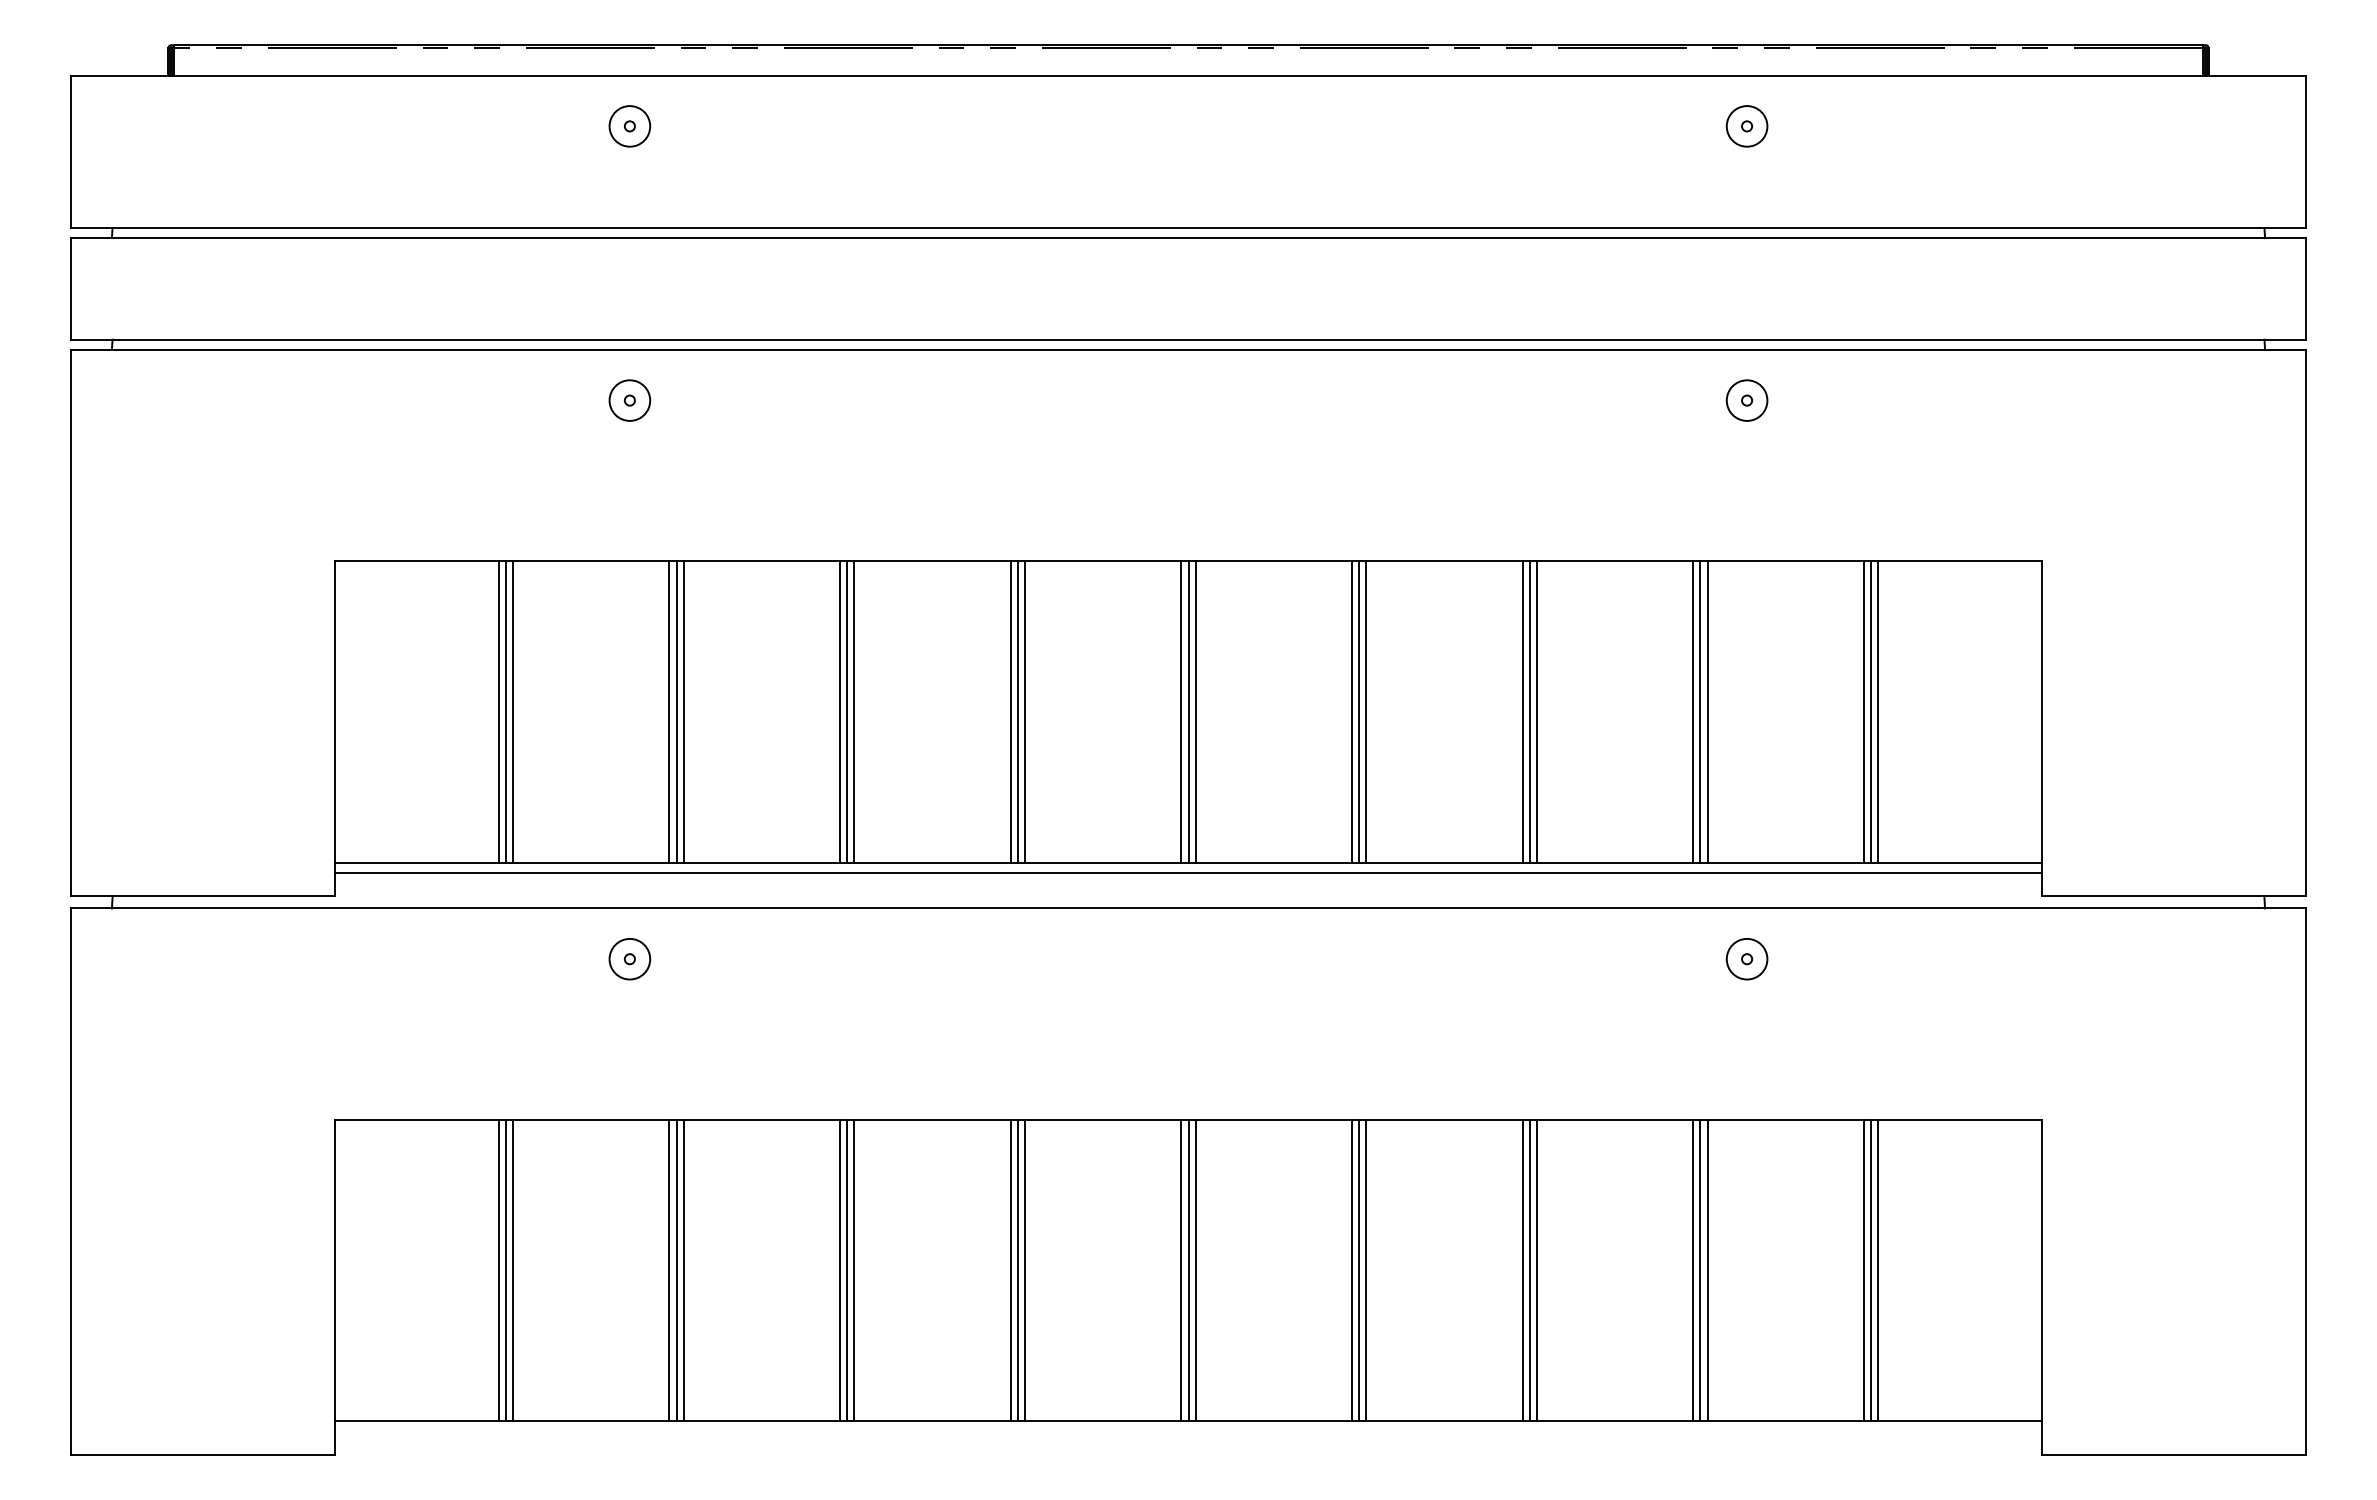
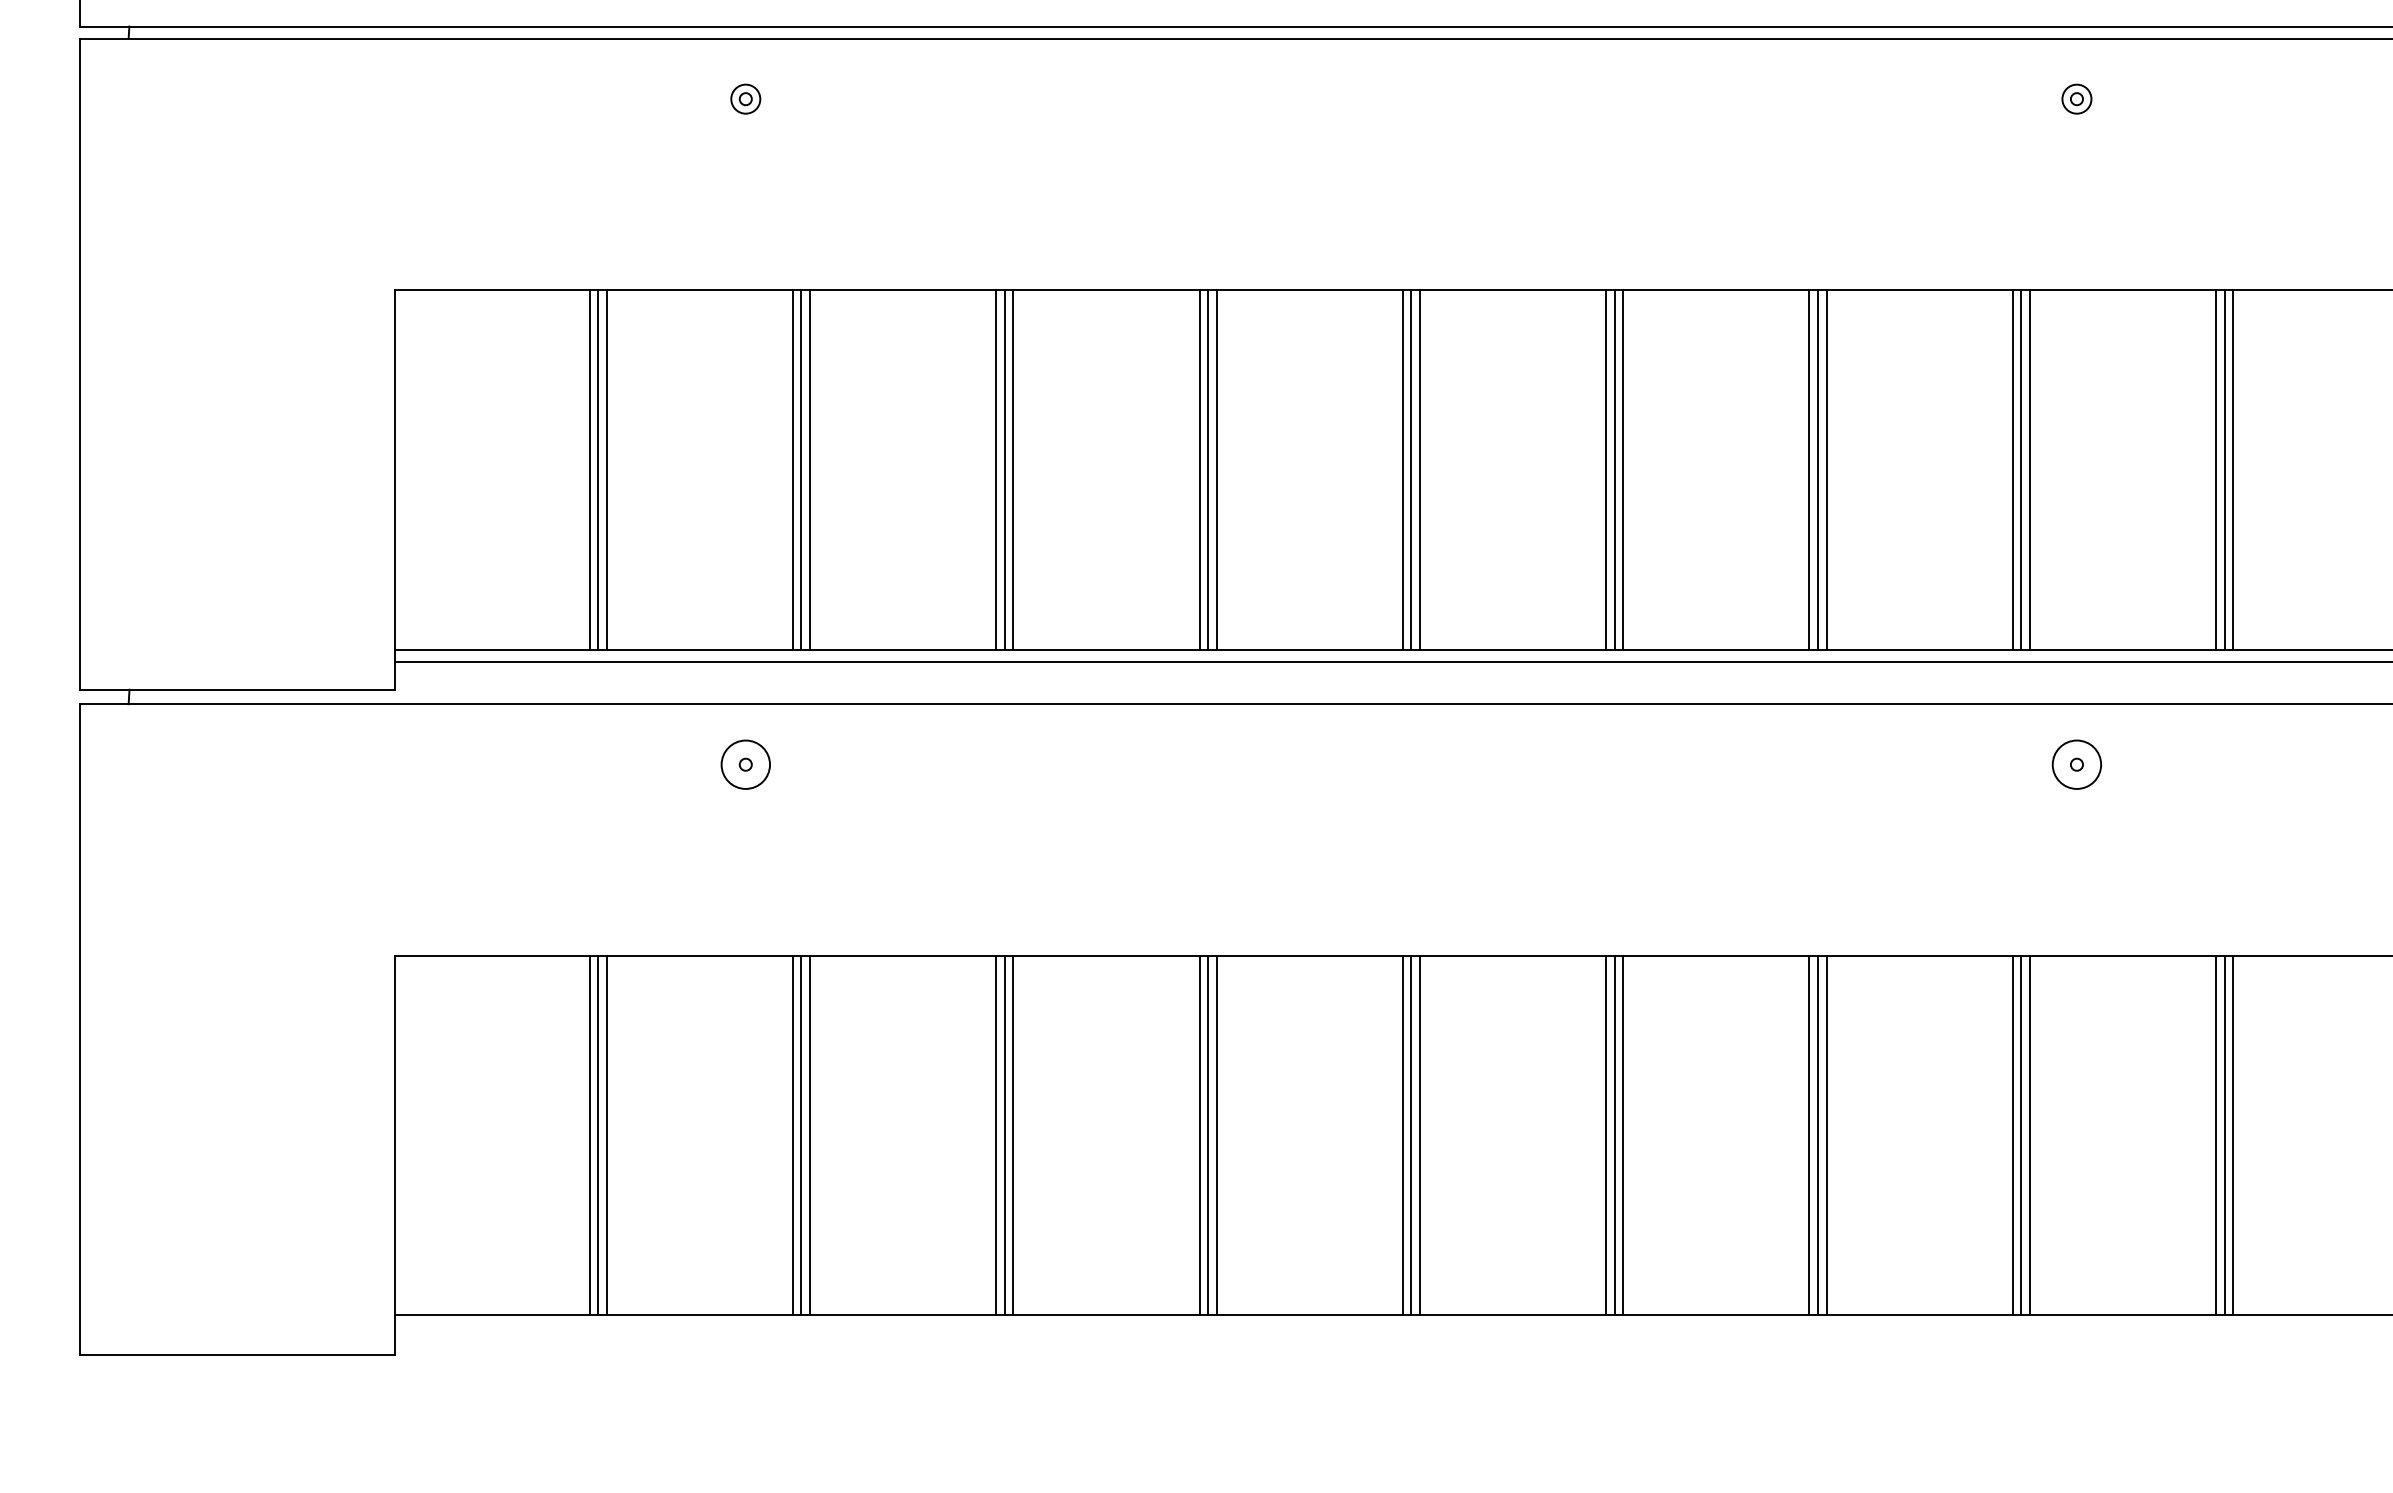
circle: (629, 400) -> (745, 99), size x0.6
circle: (1746, 400) -> (2076, 99), size x0.6

